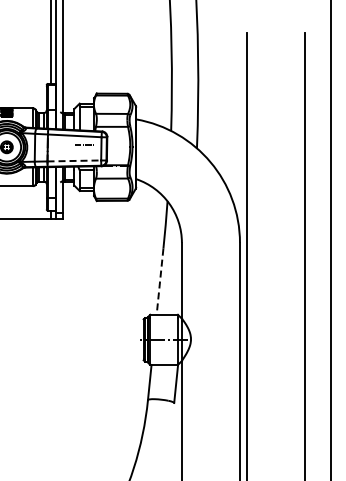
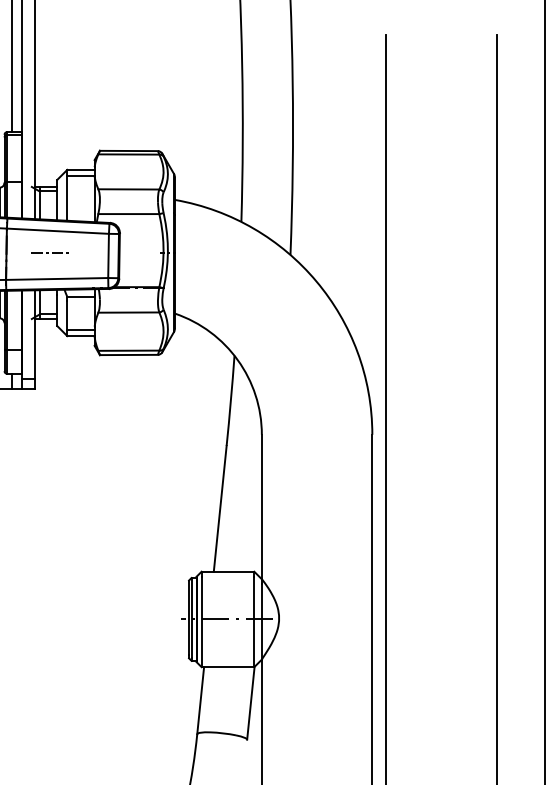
line: (83, 144) -> (47, 251), moved
line: (74, 160) -> (57, 278), dashed -> solid
line: (160, 282) -> (221, 510), dashed -> solid

